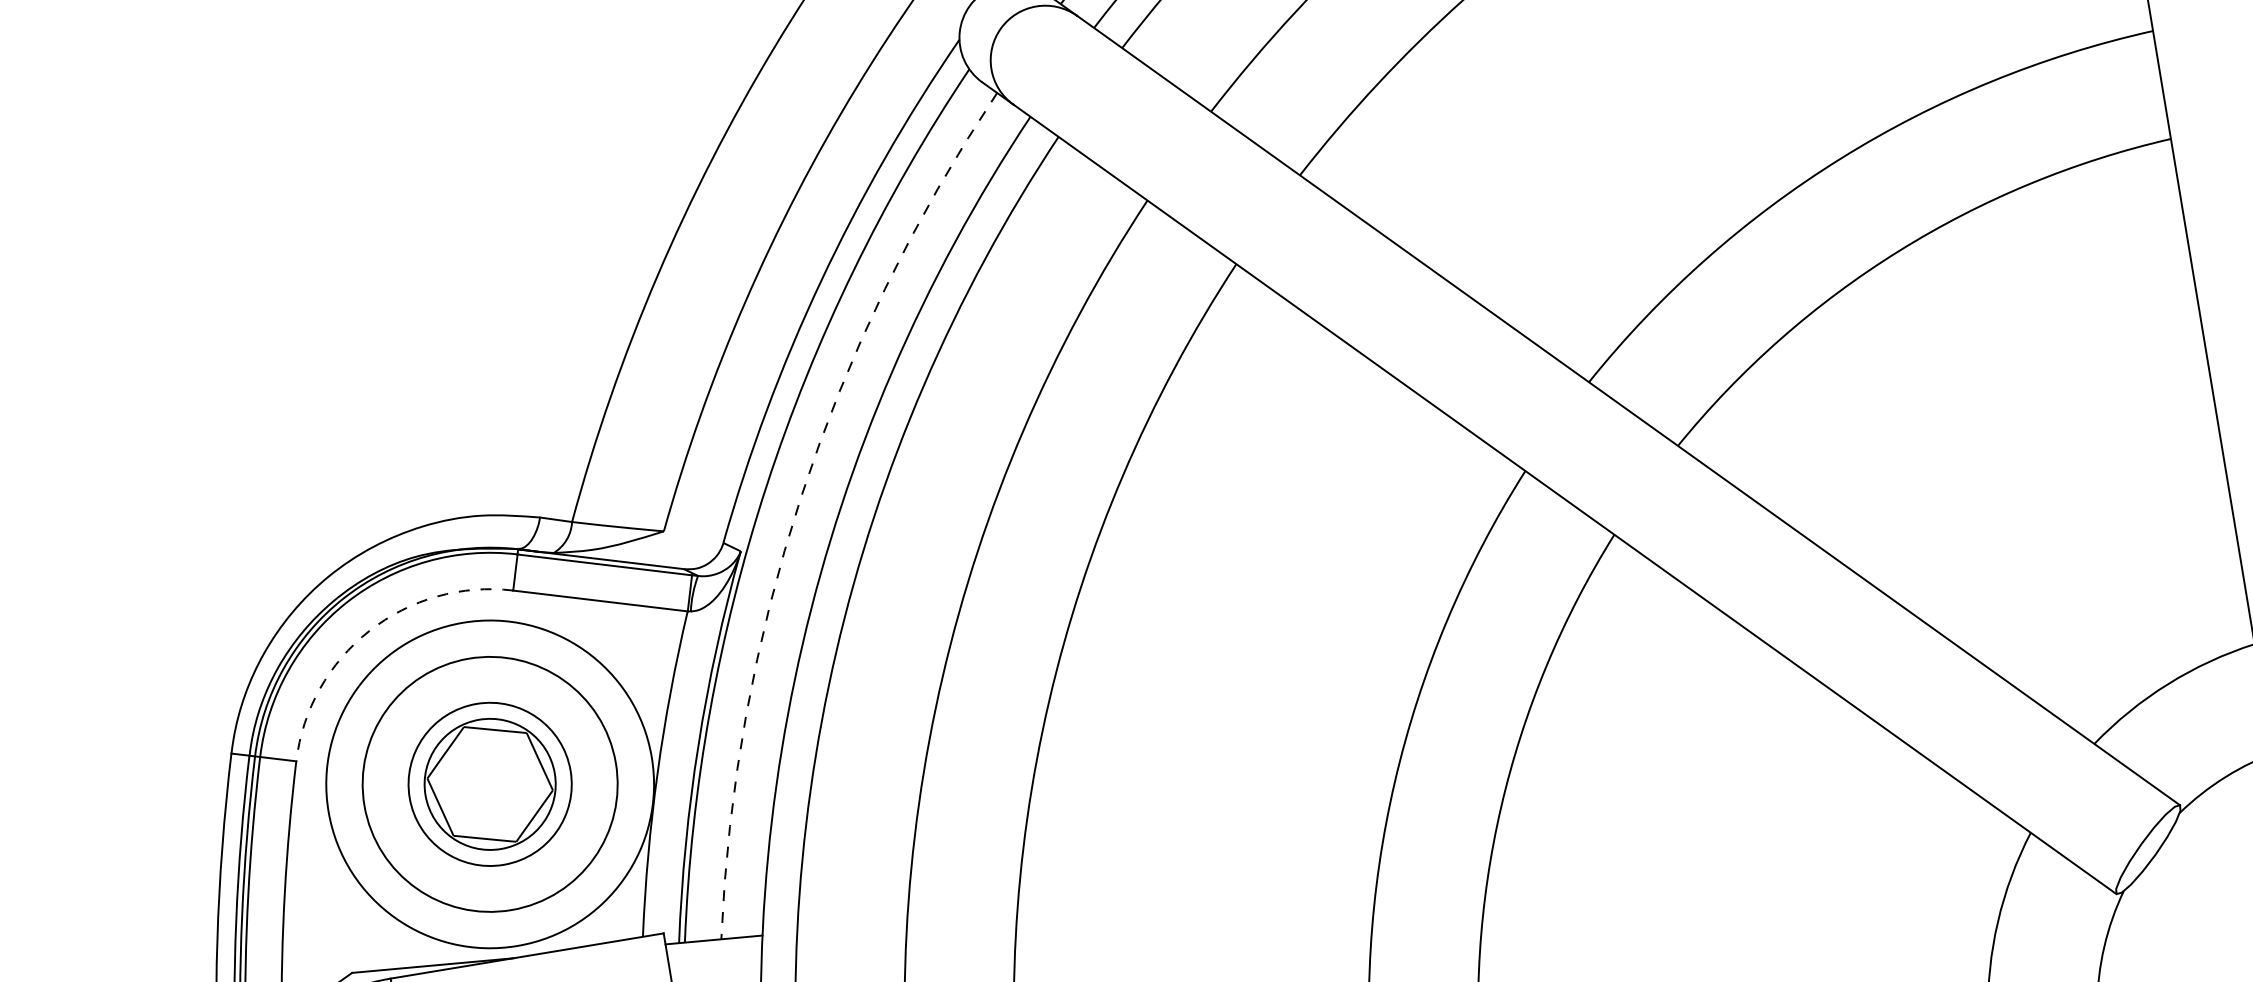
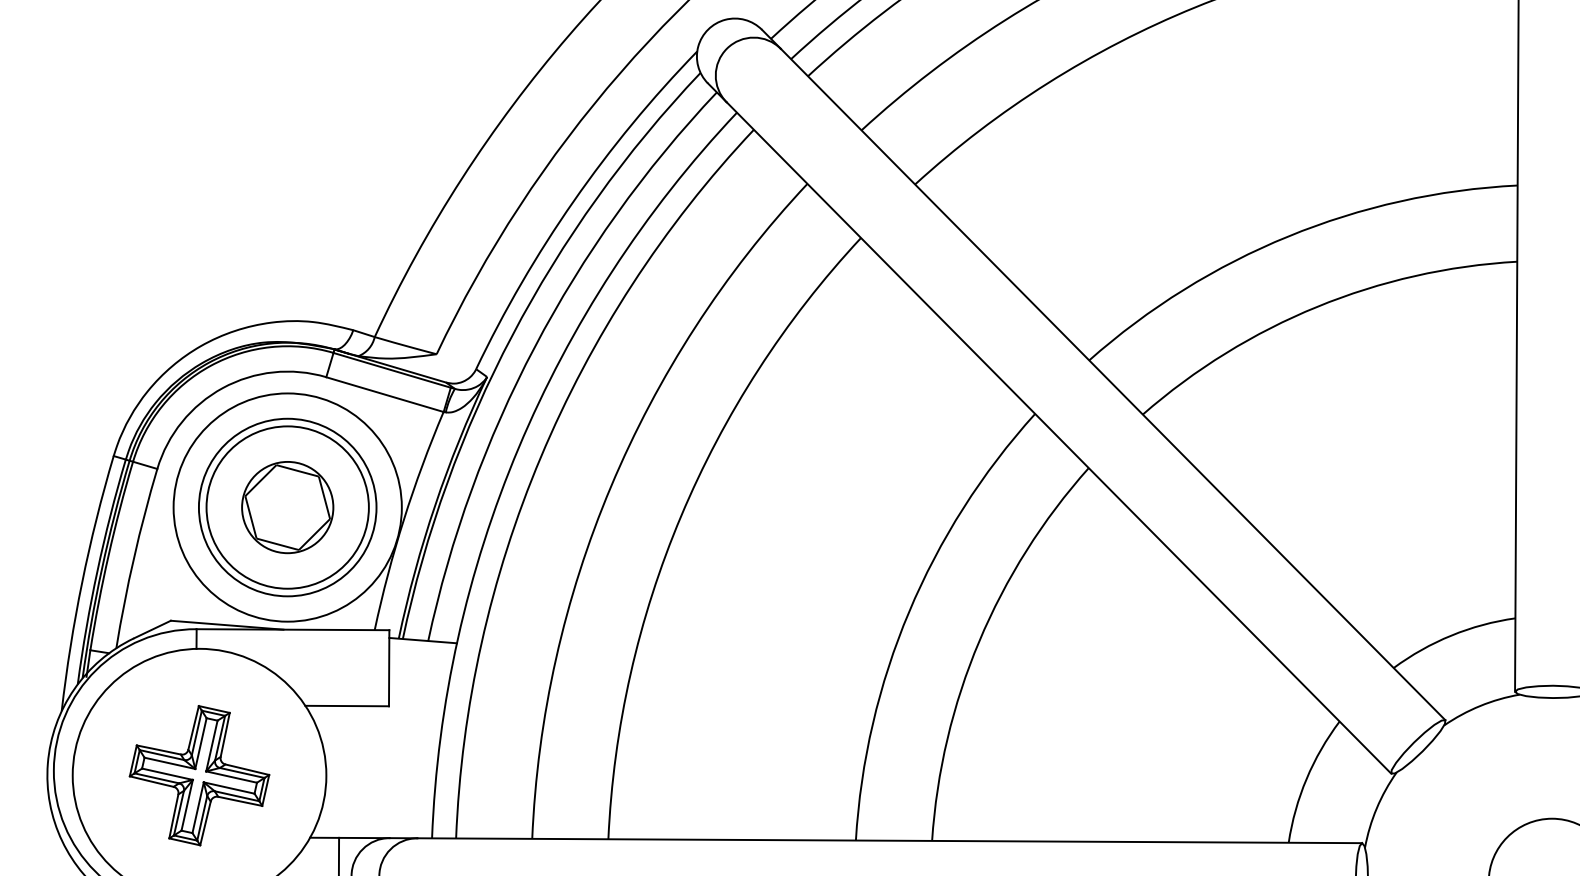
arc: (800, 496) -> (534, 346), dashed -> solid
arc: (369, 631) -> (222, 388), dashed -> solid
circle: (489, 784) -> (287, 507), size x1.43

